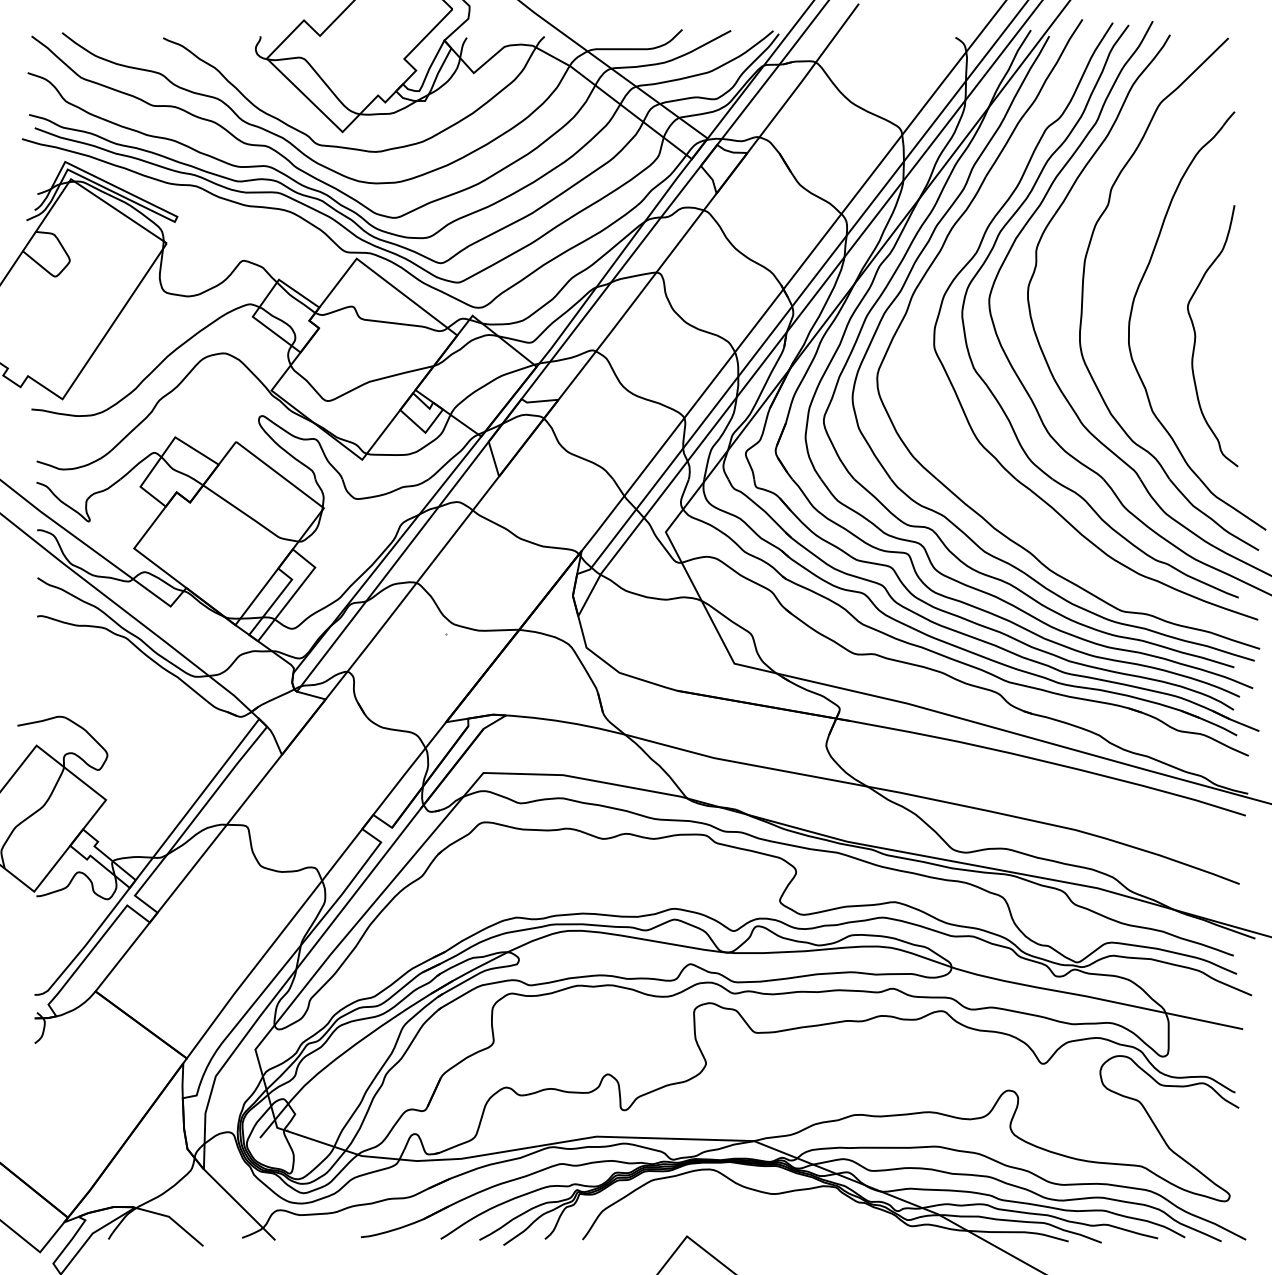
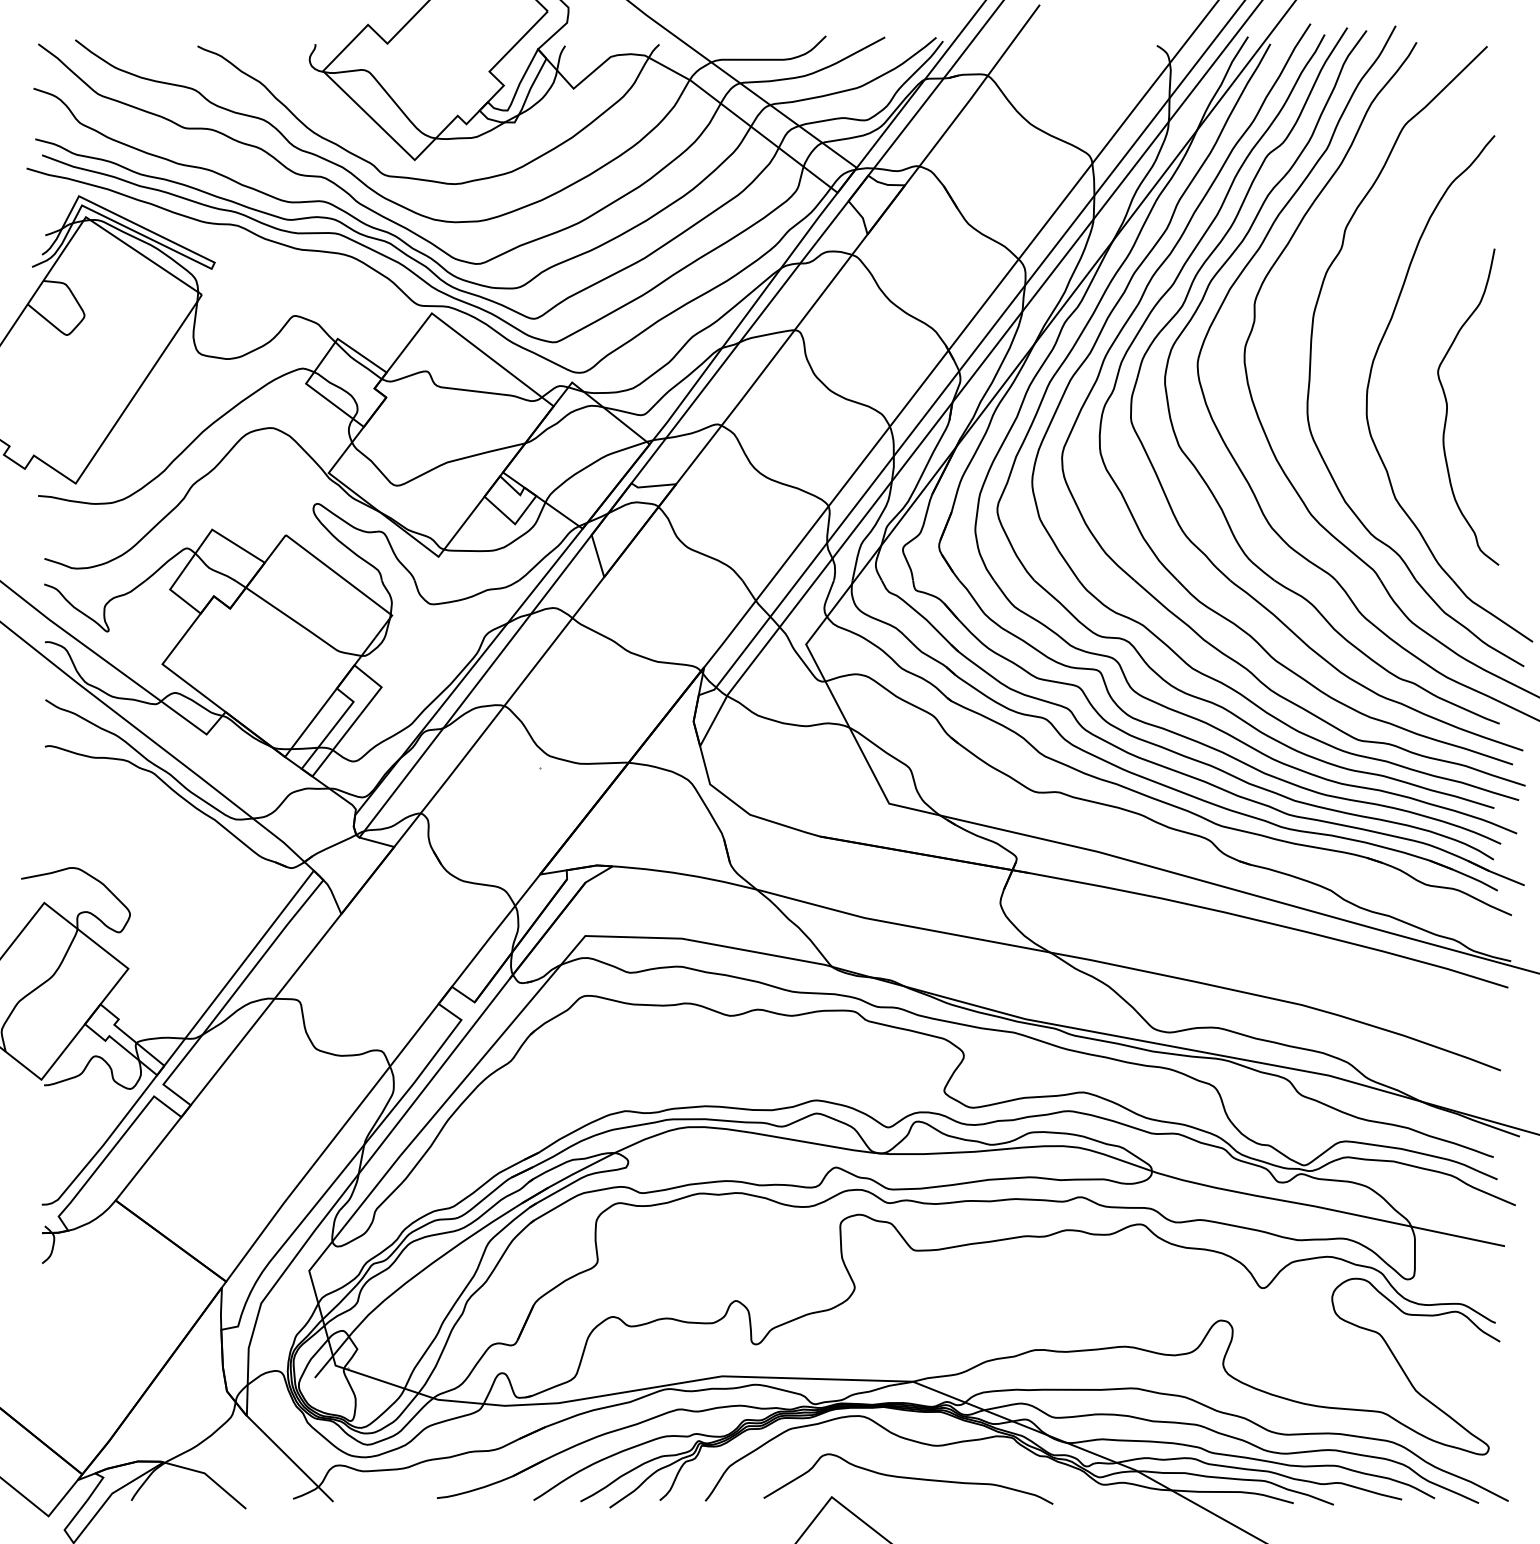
part: (968, 237) -> (1172, 287), added
curve: (750, 1221) -> (908, 1479), added

